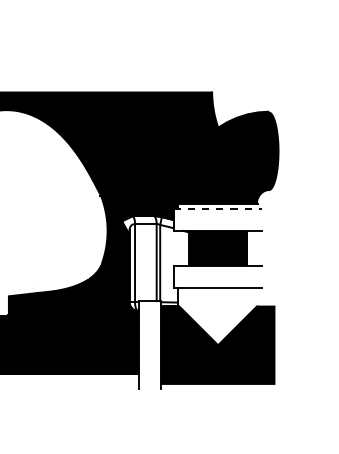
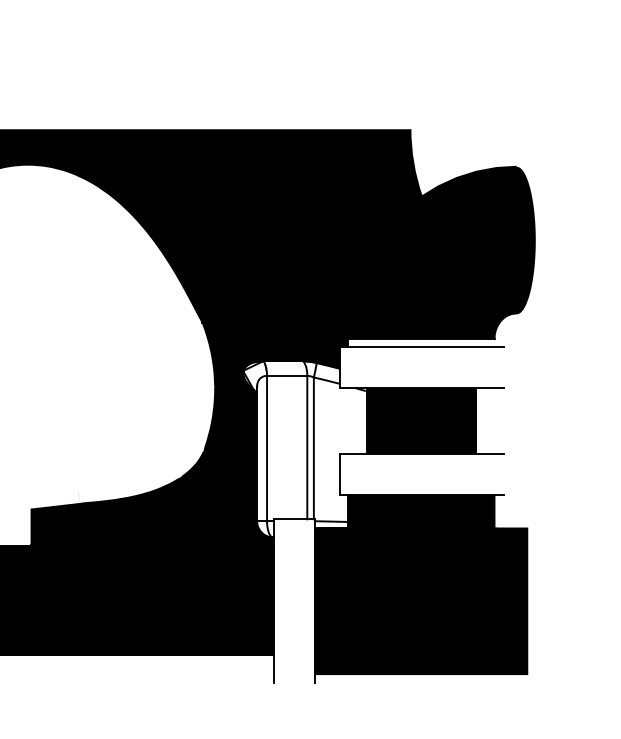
line: (218, 208) -> (422, 346), dashed -> solid
fill: (217, 316) -> (420, 547), added

